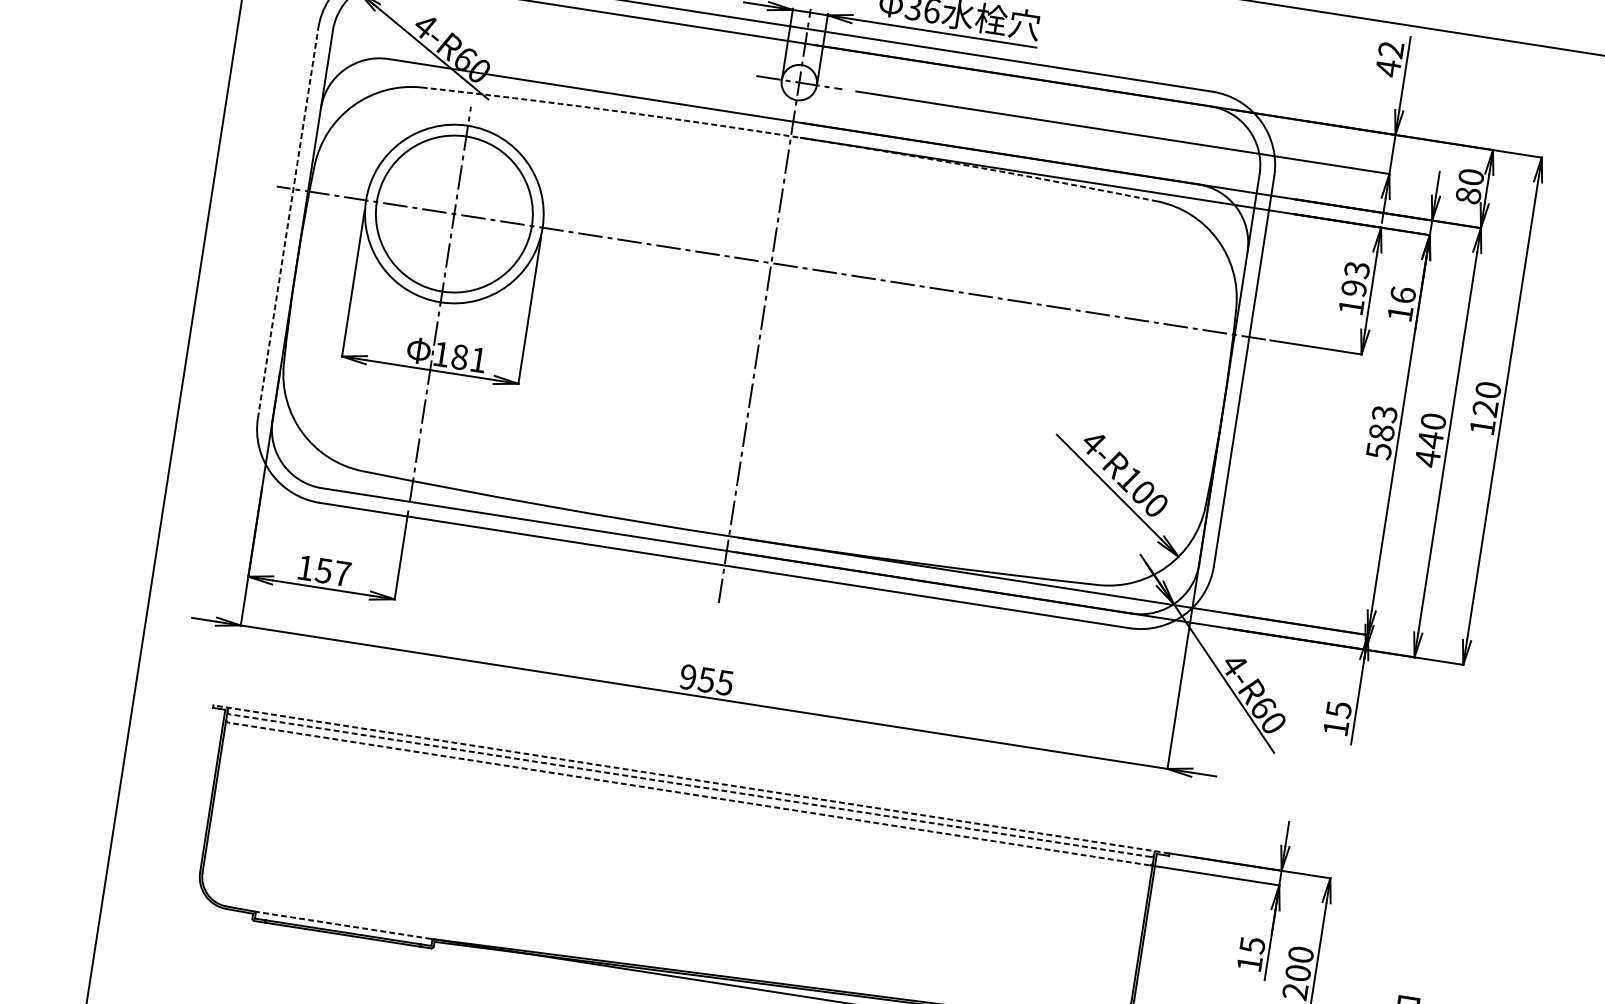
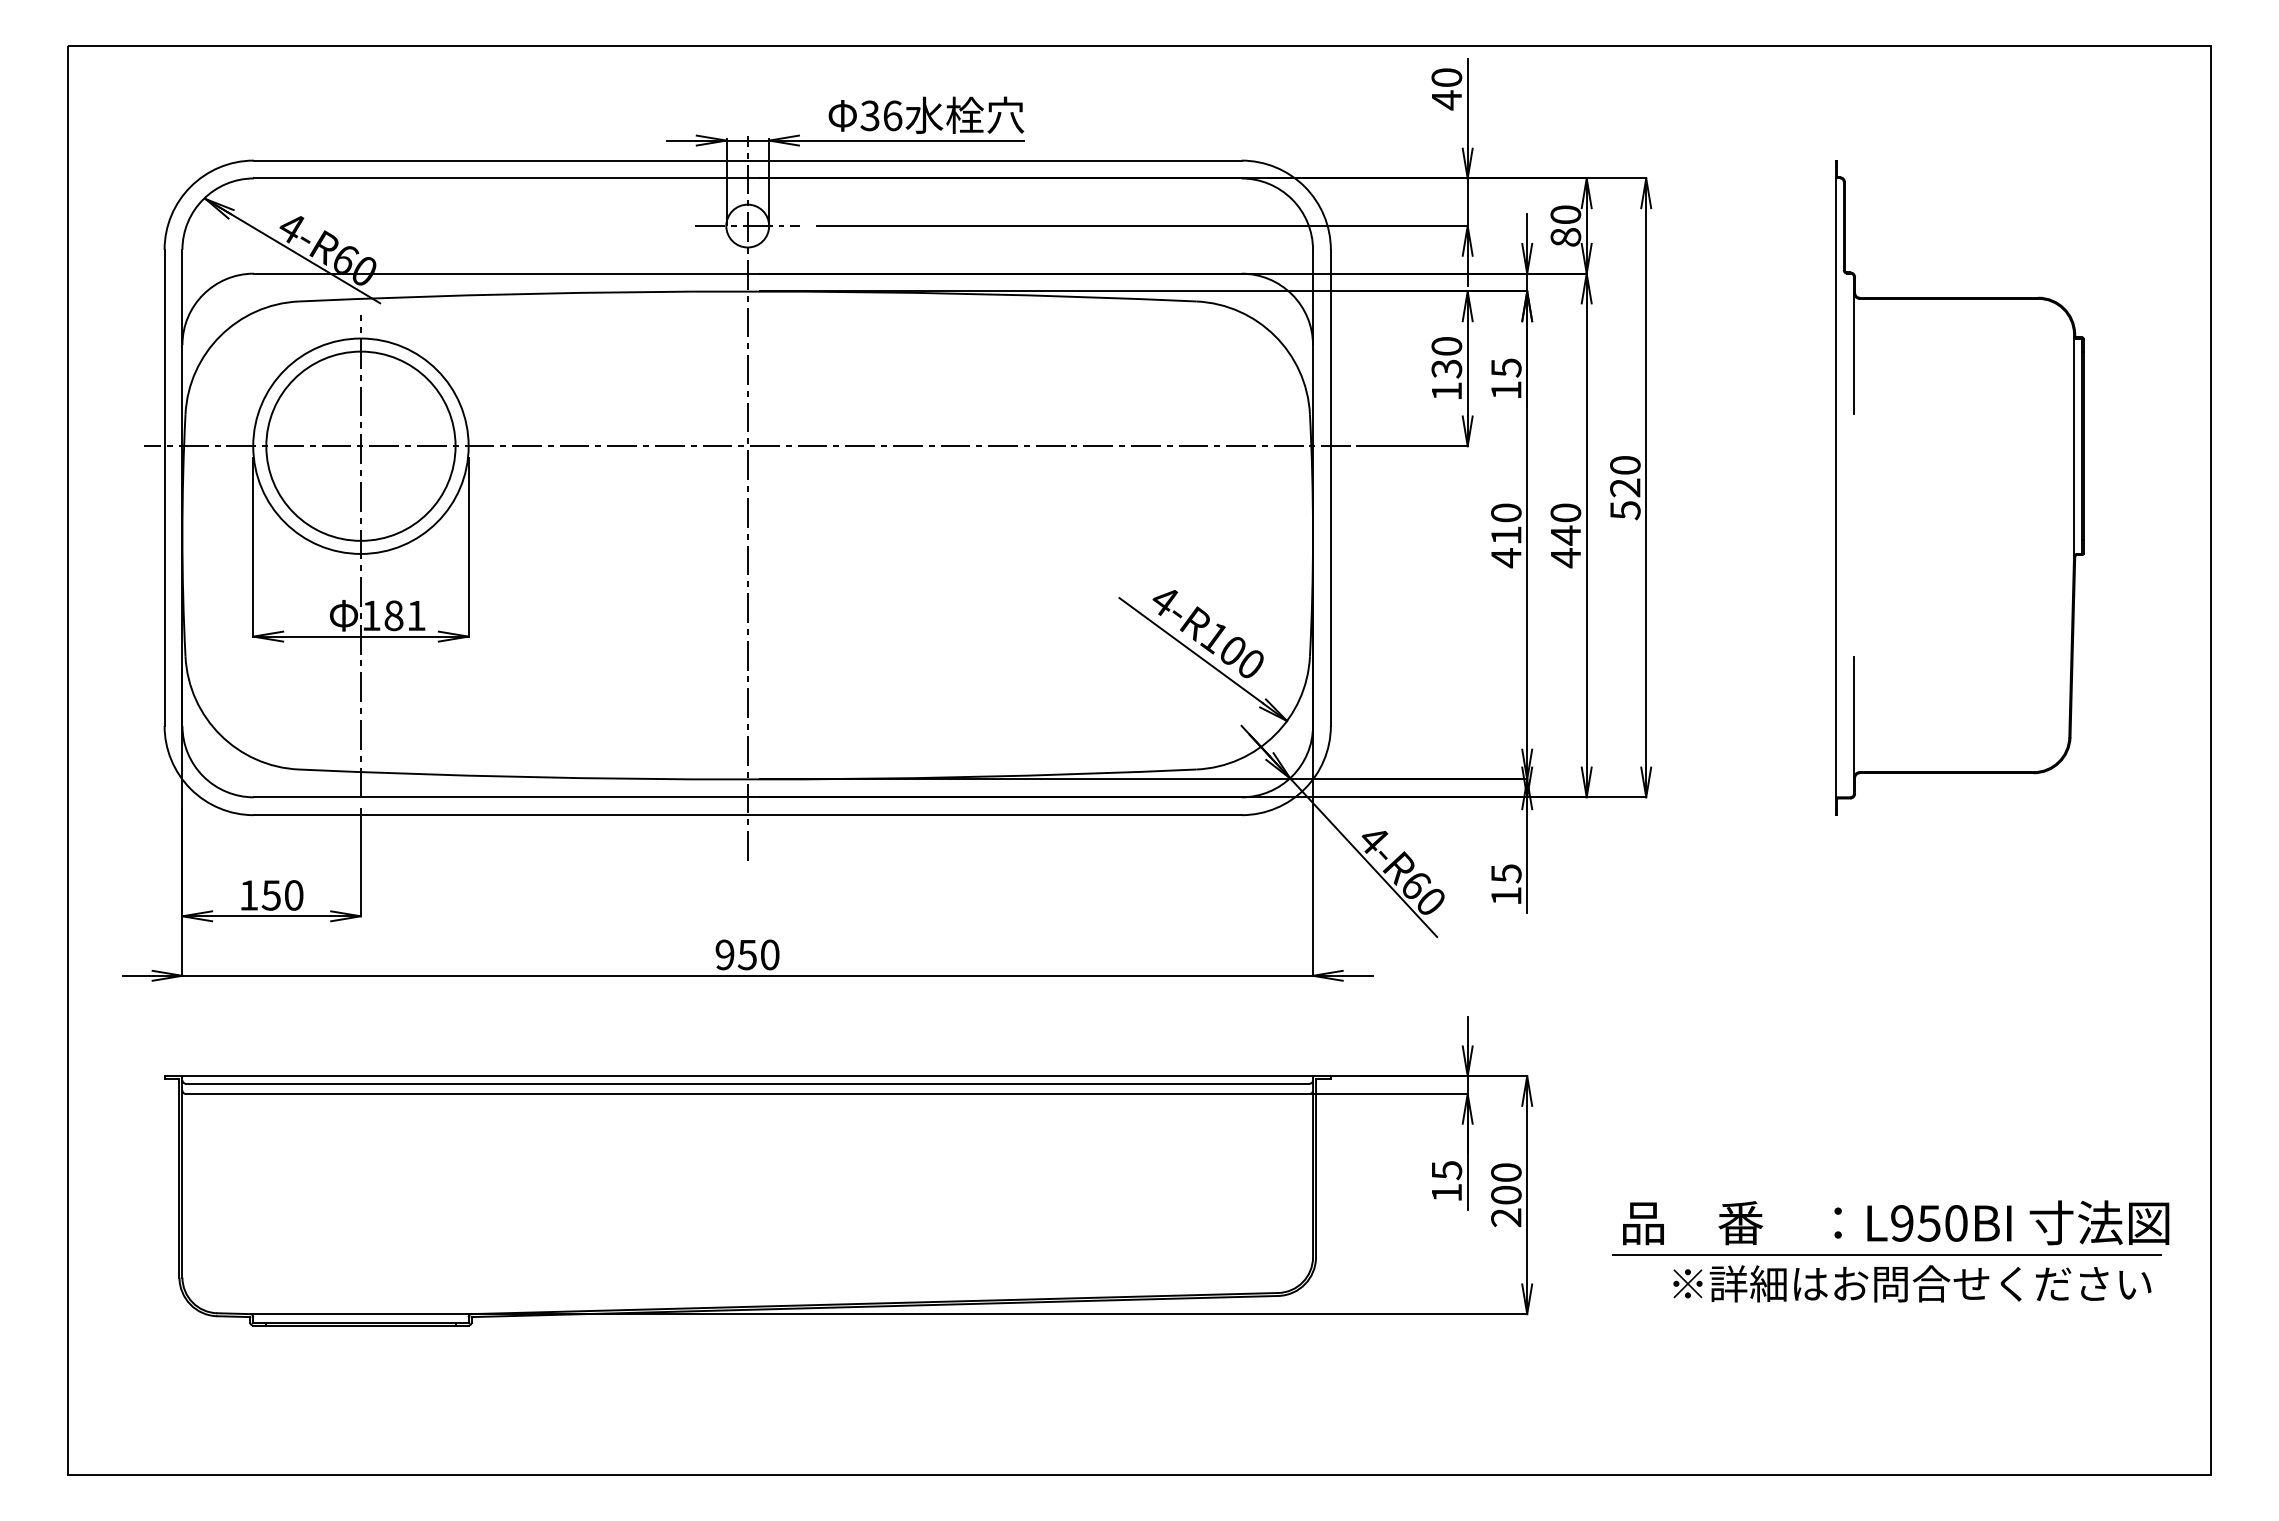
text: (1390, 49) -> (1446, 77), 42 -> 40
arc: (790, 136) -> (747, 291), dashed -> solid
line: (288, 222) -> (164, 487), dashed -> solid
text: (1355, 279) -> (1446, 357), 193 -> 130
text: (1403, 294) -> (1506, 367), 16 -> 15
text: (1482, 427) -> (1625, 510), 120 -> 520
text: (1381, 432) -> (1506, 535), 583 -> 410
text: (342, 573) -> (294, 895), 157 -> 150
text: (724, 682) -> (769, 954), 955 -> 950
line: (691, 779) -> (747, 1076), dashed -> solid
line: (690, 785) -> (747, 1083), dashed -> solid
line: (688, 794) -> (747, 1094), dashed -> solid
line: (344, 925) -> (361, 1314), dashed -> solid

